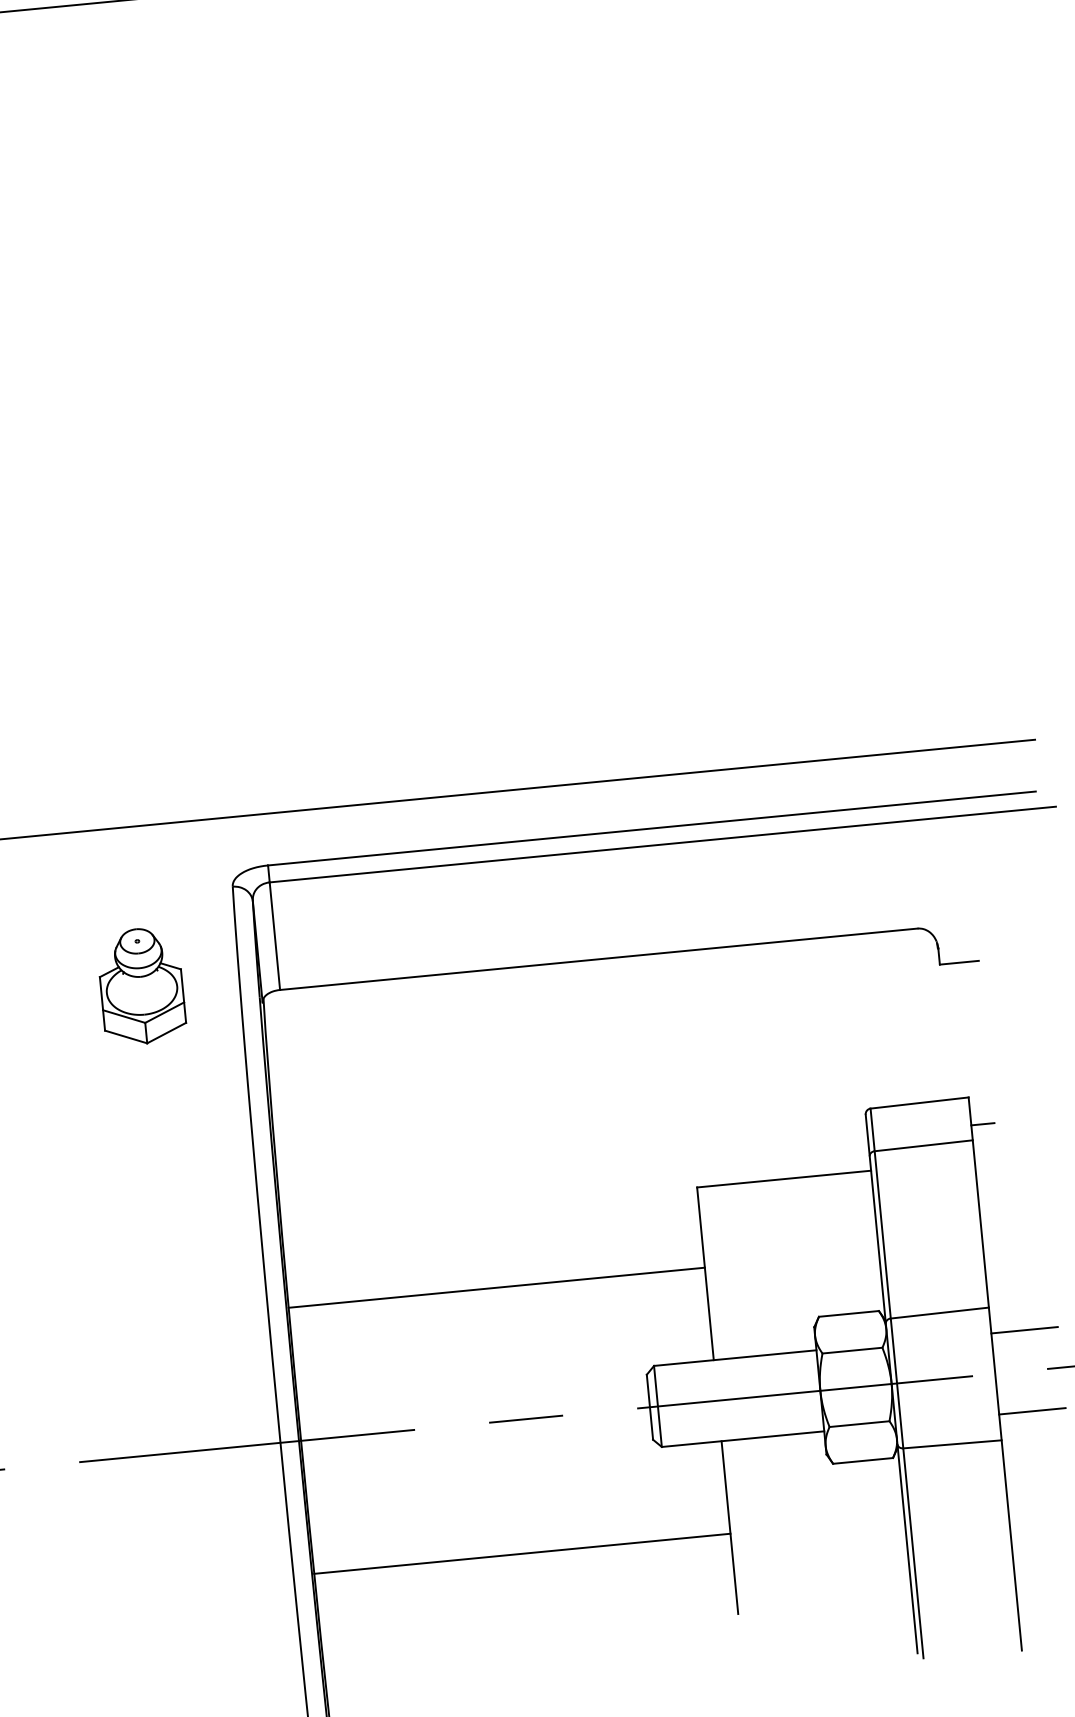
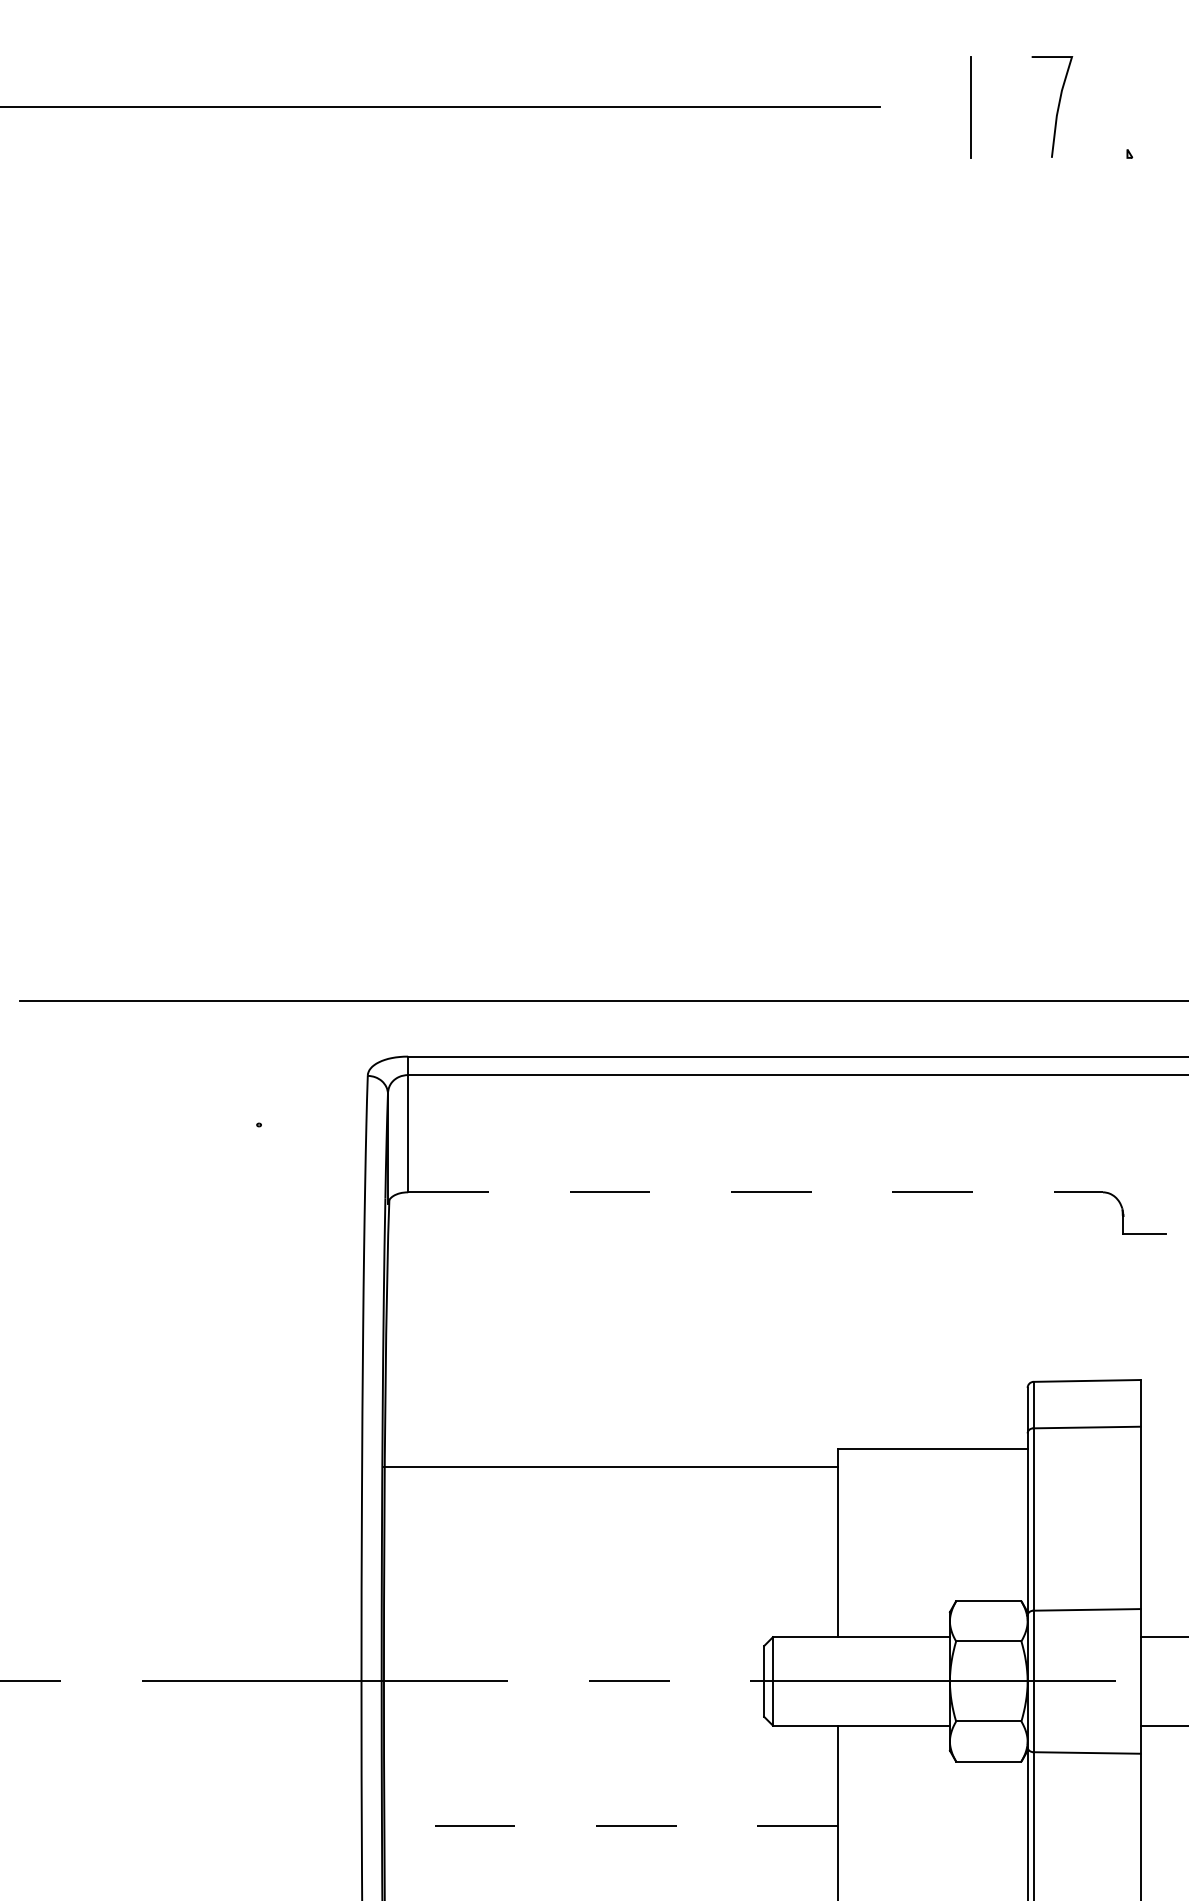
line: (599, 959) -> (756, 1192), solid -> dashed
part: (141, 985) -> (258, 1173), removed
line: (982, 1124) -> (1152, 1410), removed
line: (497, 1287) -> (611, 1467), moved
line: (522, 1553) -> (611, 1826), solid -> dashed

